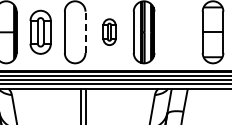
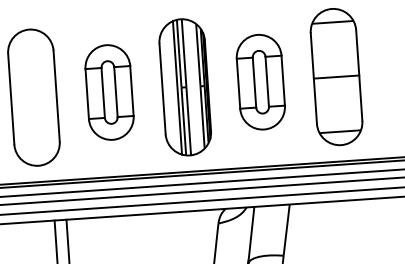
part: (109, 31) -> (109, 90), size x1.67
part: (178, 31) -> (260, 80), added
line: (85, 32) -> (56, 96), dashed -> solid

